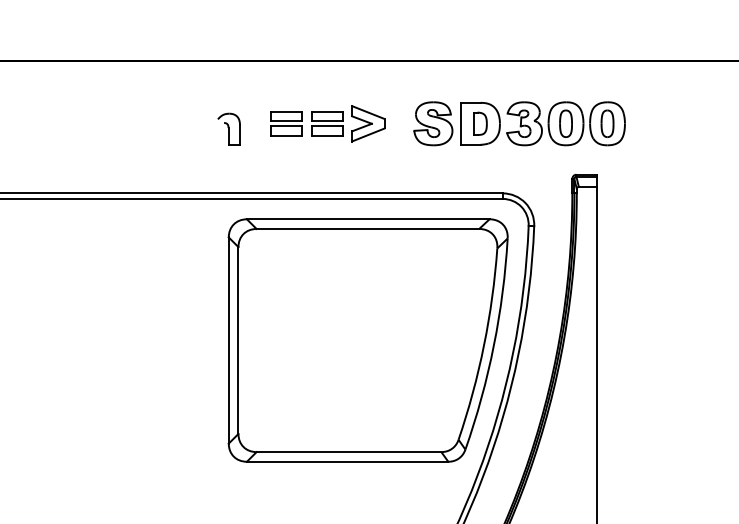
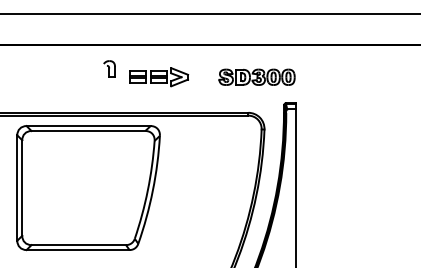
part: (518, 124) -> (256, 77), size x0.7
part: (229, 128) -> (109, 68), moved
part: (367, 341) -> (88, 188), moved

